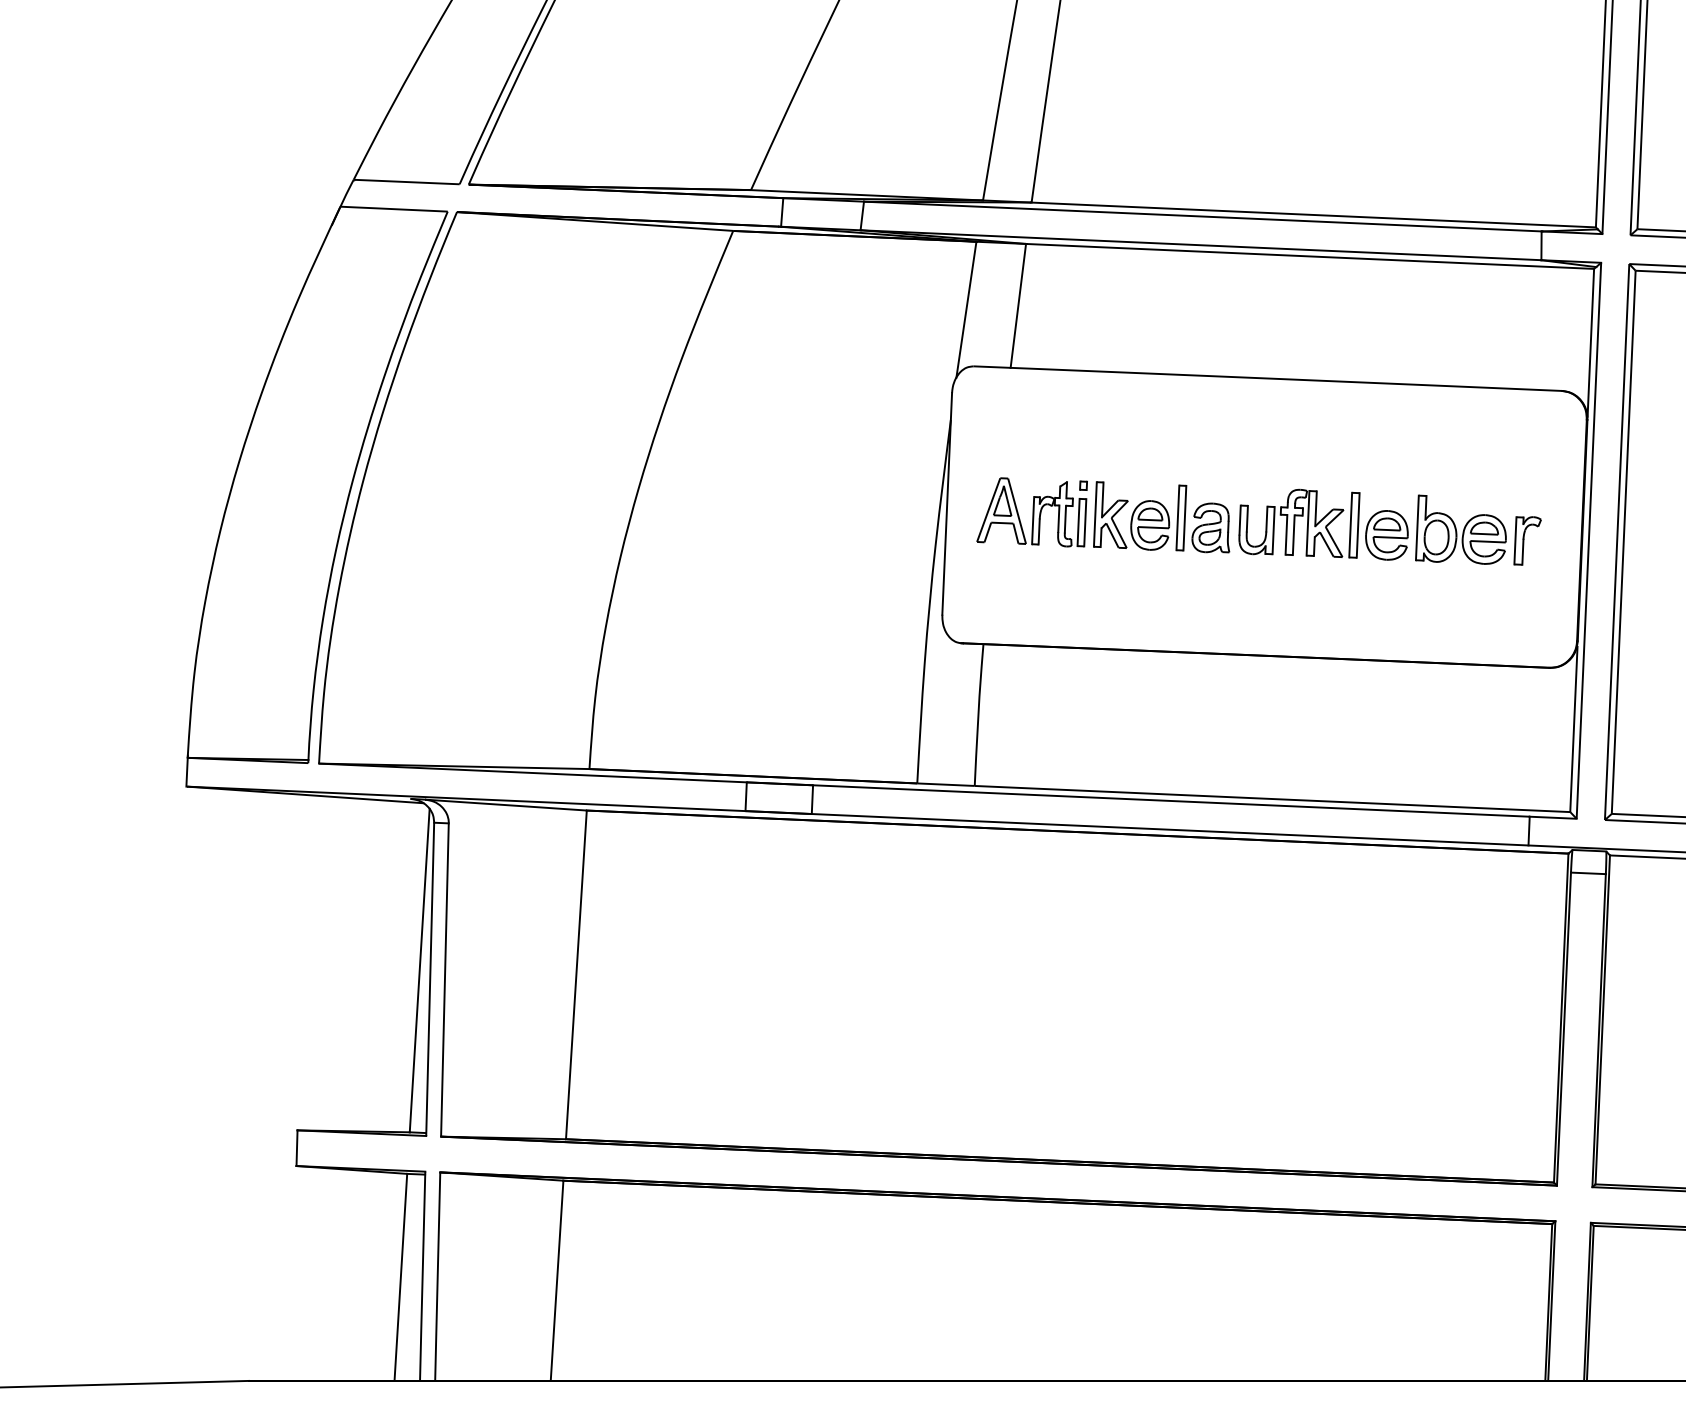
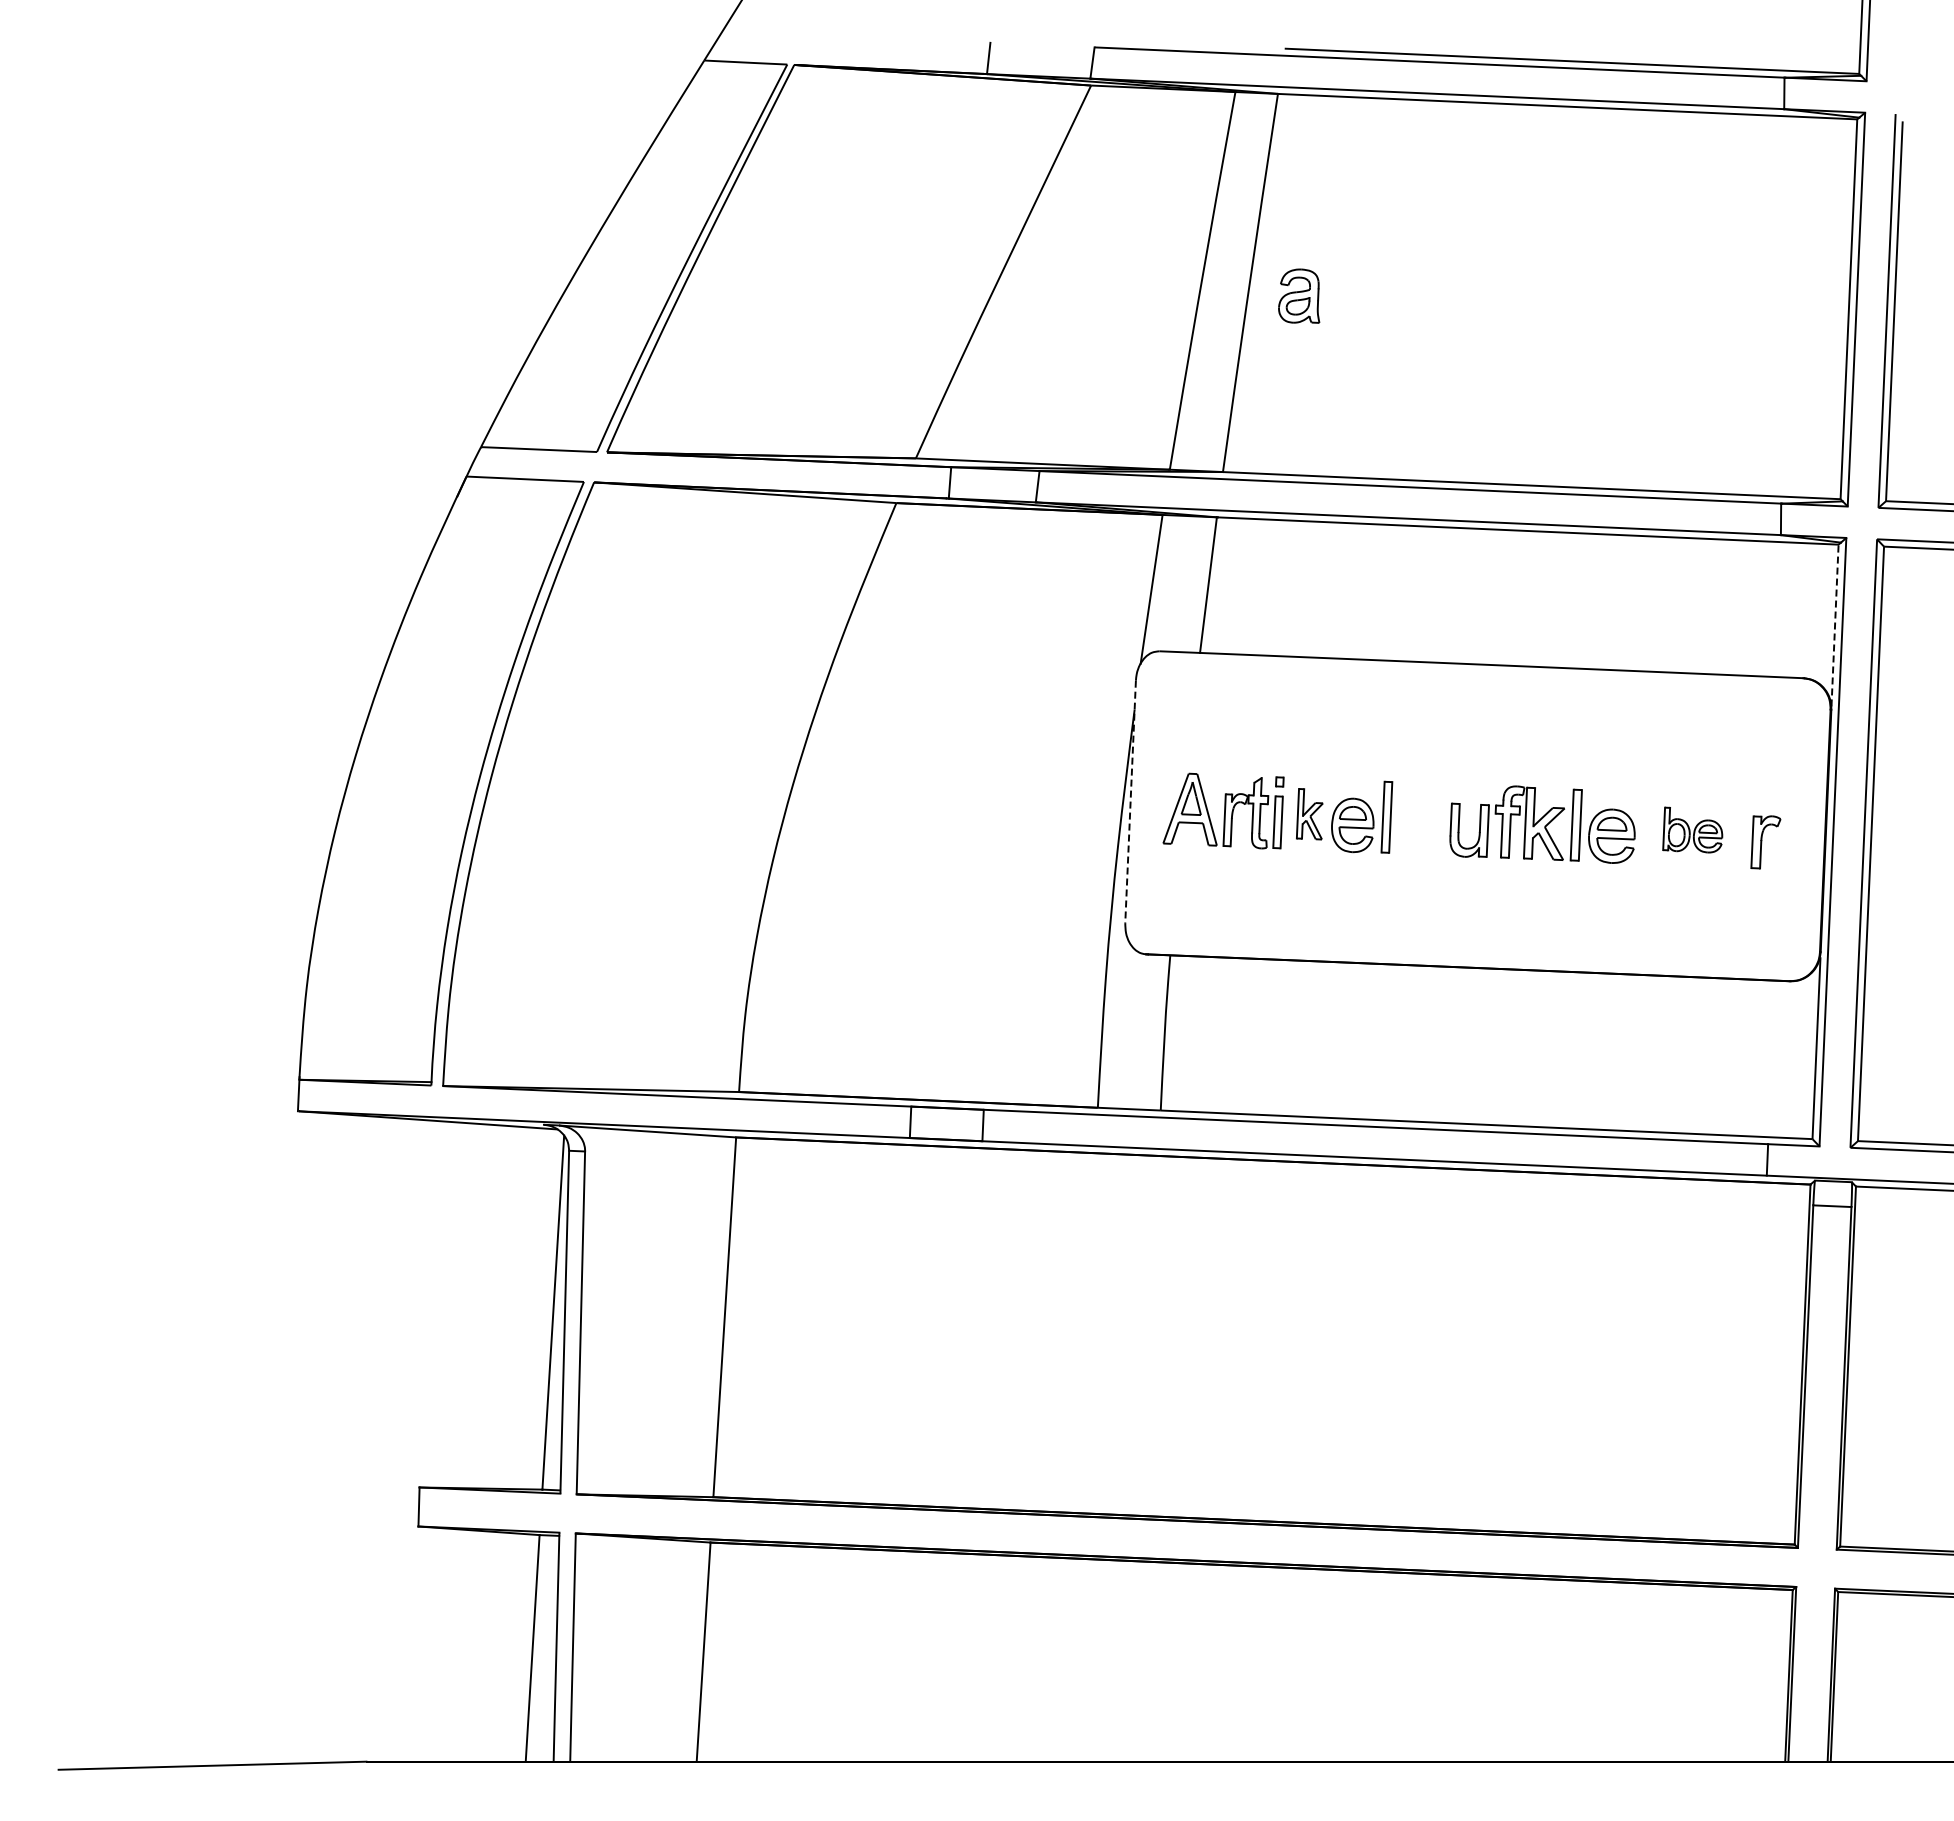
line: (1591, 342) -> (1835, 625), solid -> dashed
line: (947, 504) -> (1130, 802), solid -> dashed
part: (1110, 515) -> (1309, 814), size x0.7
part: (1211, 527) -> (1299, 295), moved
part: (1460, 529) -> (1692, 829), size x0.6

